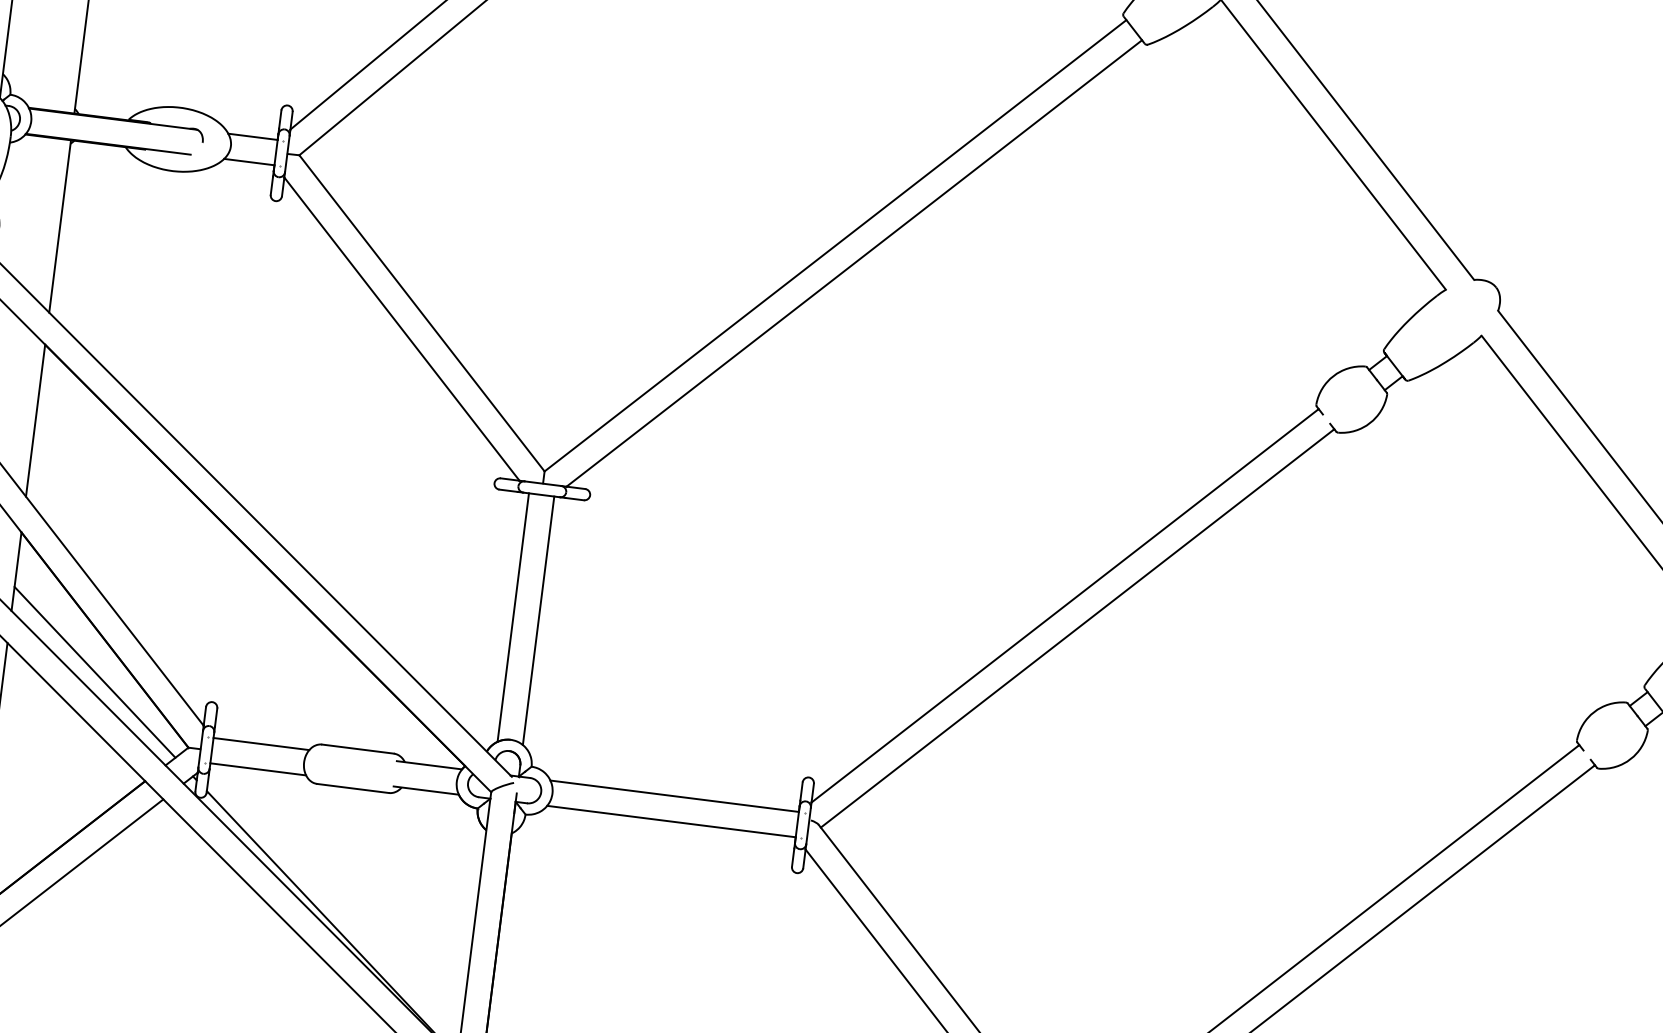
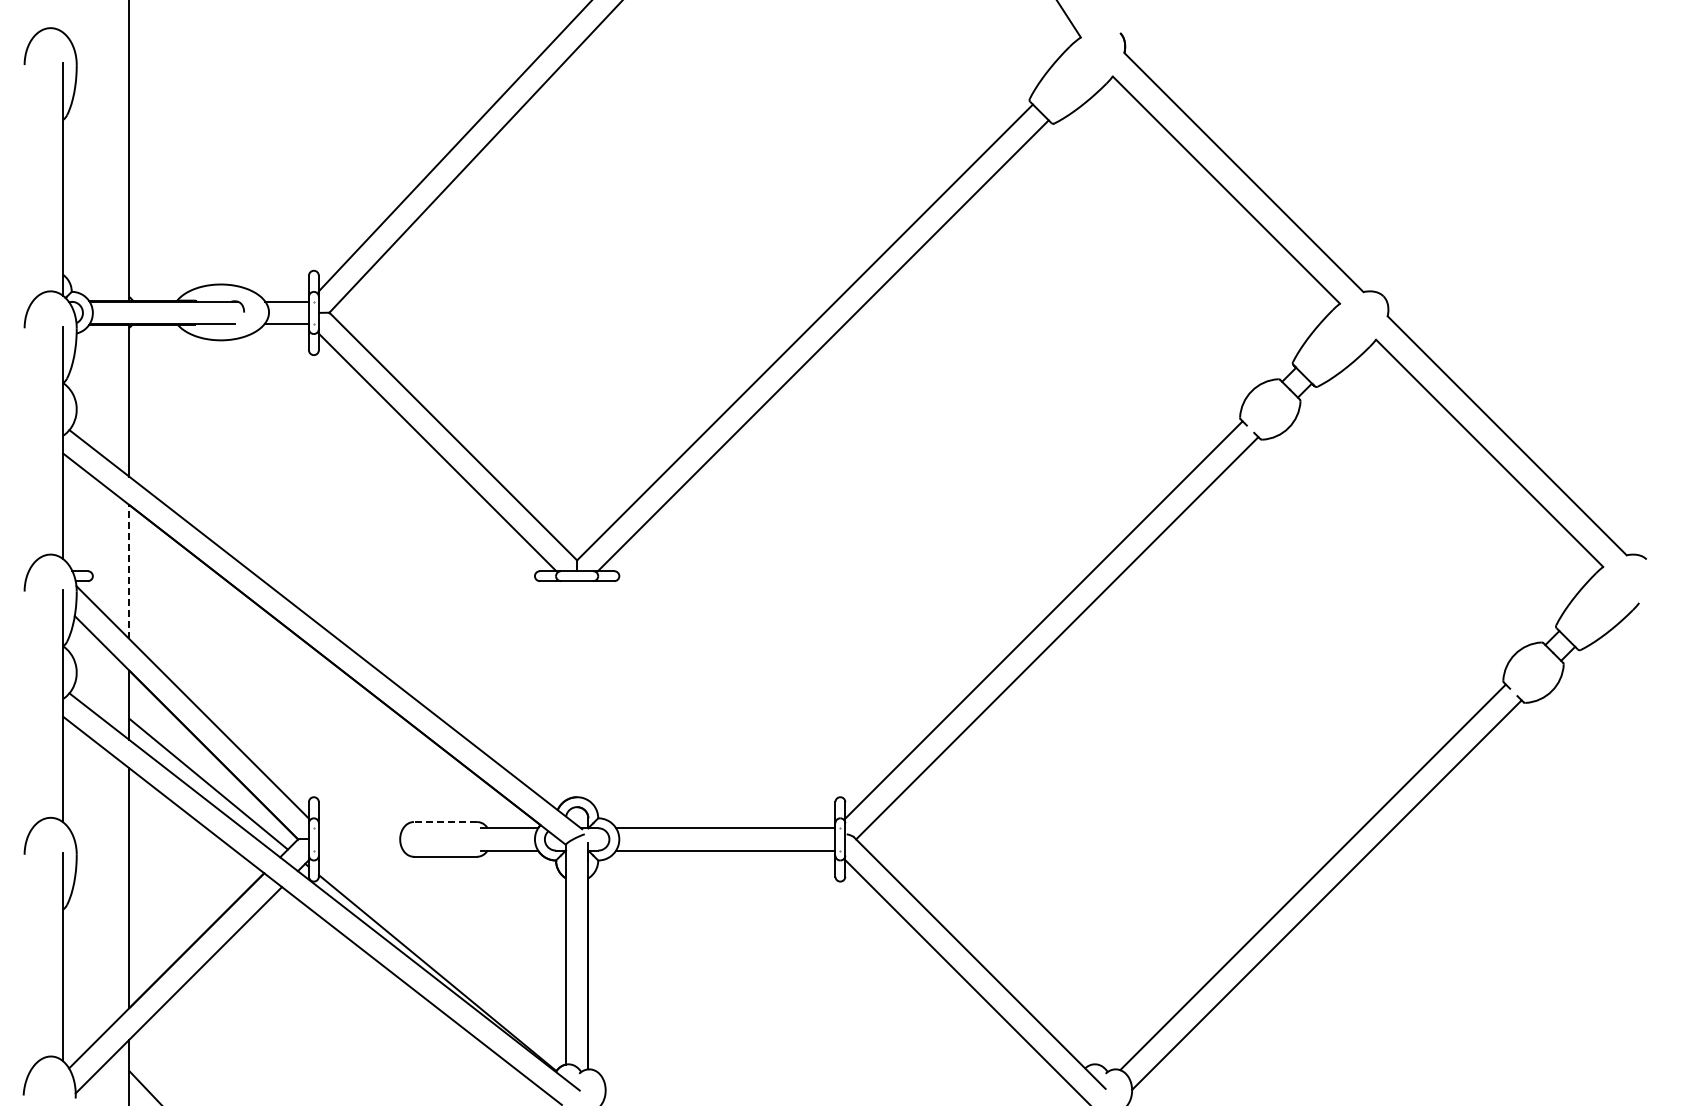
line: (35, 419) -> (129, 571), solid -> dashed
line: (512, 617) -> (565, 690), removed
line: (538, 620) -> (588, 690), removed
line: (260, 744) -> (360, 828), removed
line: (357, 749) -> (445, 822), solid -> dashed
line: (257, 769) -> (360, 850), removed

